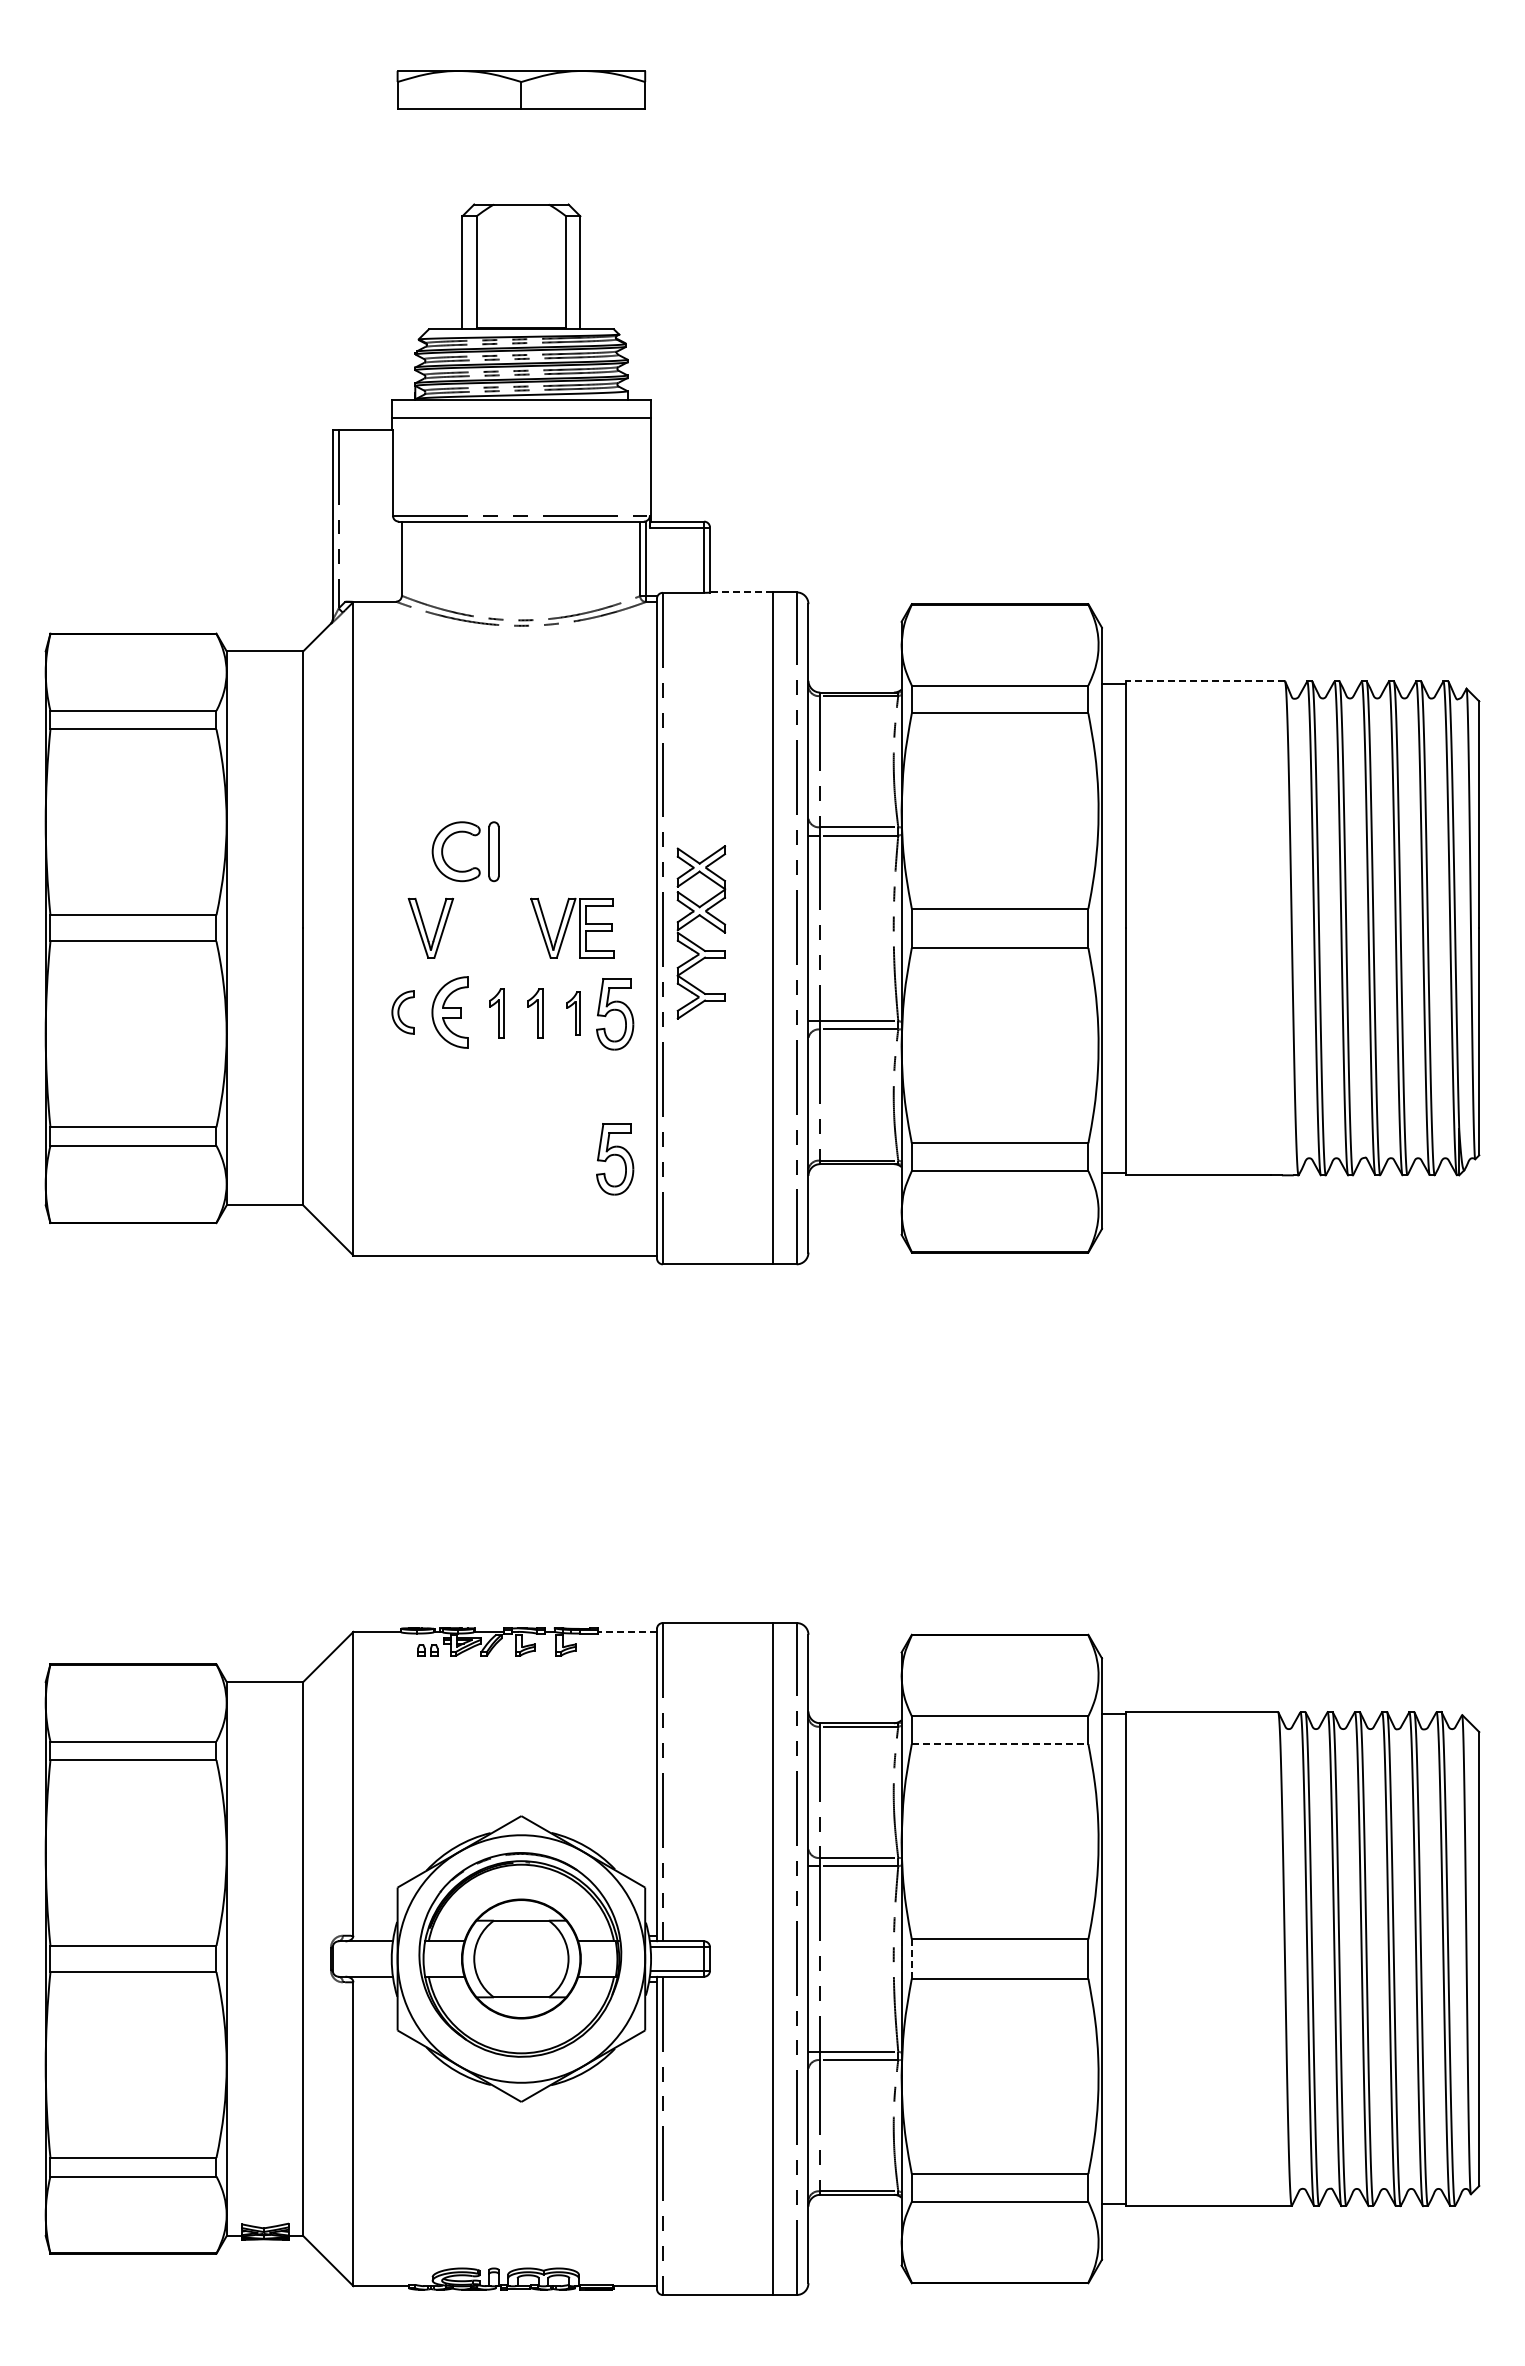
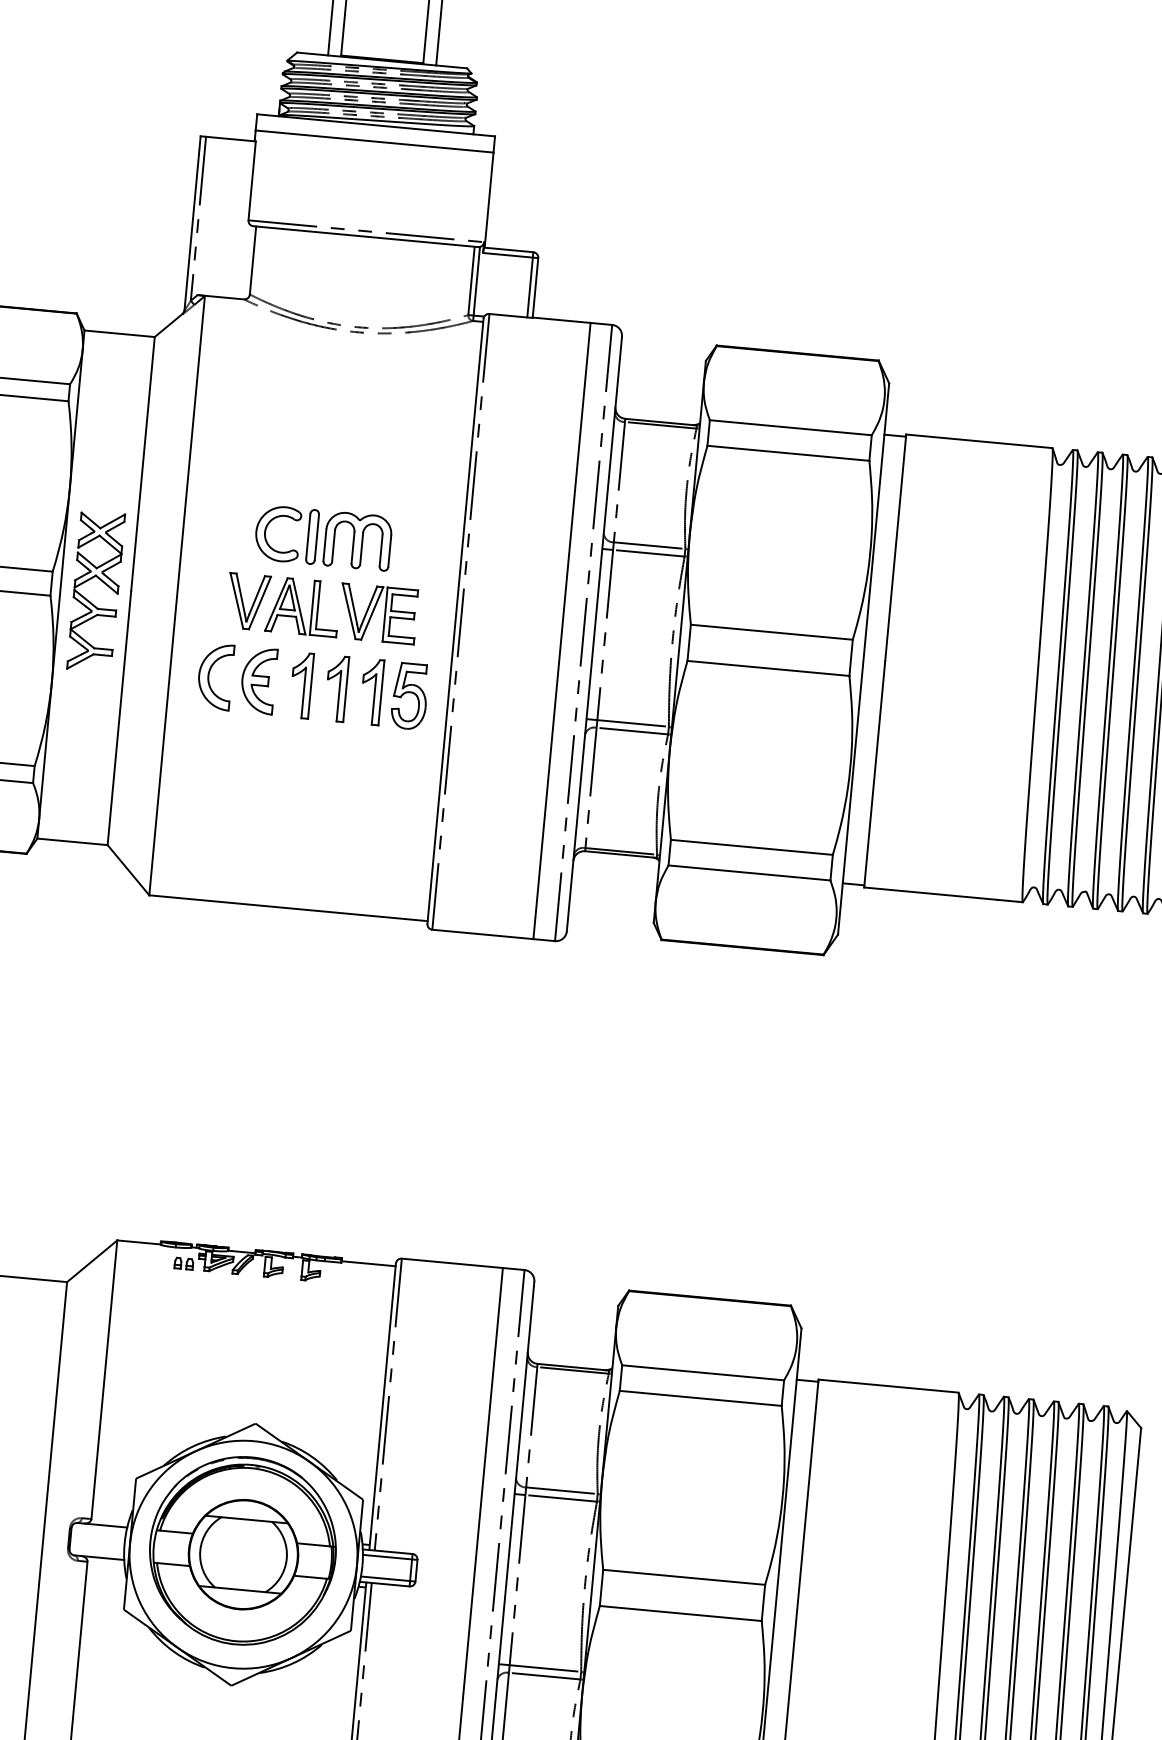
line: (741, 592) -> (561, 320), dashed -> solid
line: (1205, 681) -> (979, 441), dashed -> solid
part: (543, 851) -> (357, 541), added
part: (709, 923) -> (104, 584), moved
part: (490, 927) -> (302, 606), added
part: (402, 1012) -> (215, 676), size x1.67
part: (496, 1013) -> (301, 685), size x1.43
part: (535, 1013) -> (336, 688), size x1.43
part: (573, 1013) -> (371, 692), size x1.67
part: (615, 1159) -> (397, 829), removed
line: (627, 1631) -> (368, 1263), dashed -> solid
line: (1000, 1744) -> (701, 1398), dashed -> solid
line: (911, 1959) -> (601, 1588), dashed -> solid

